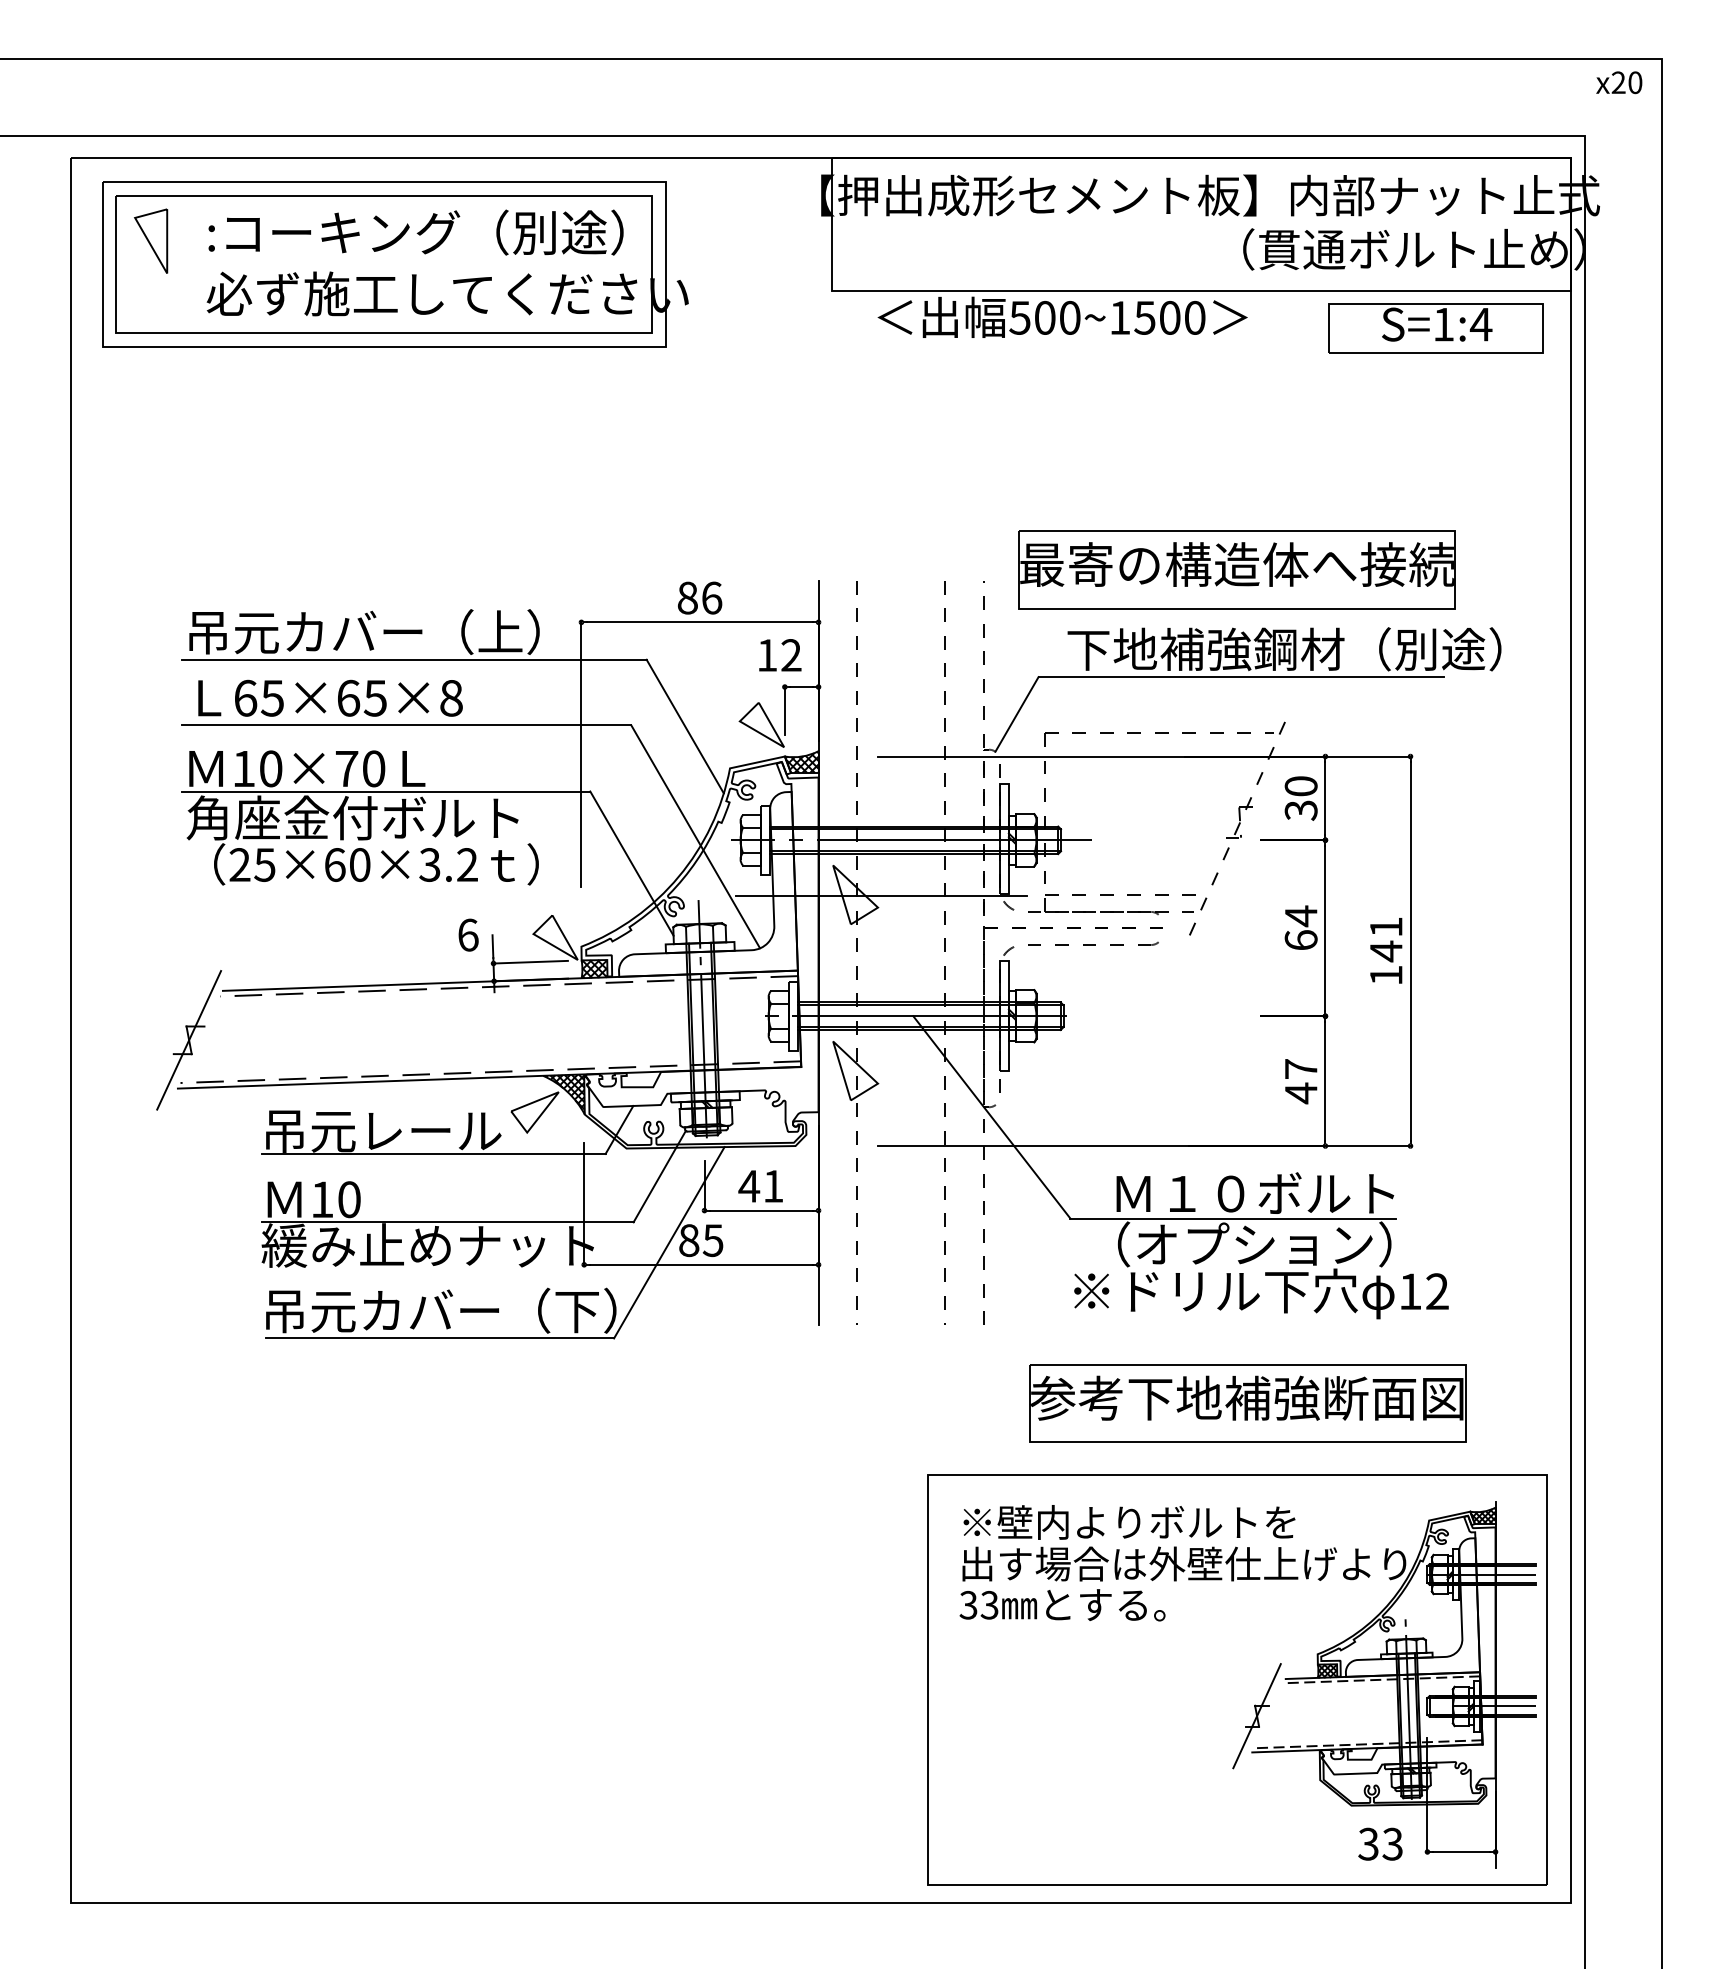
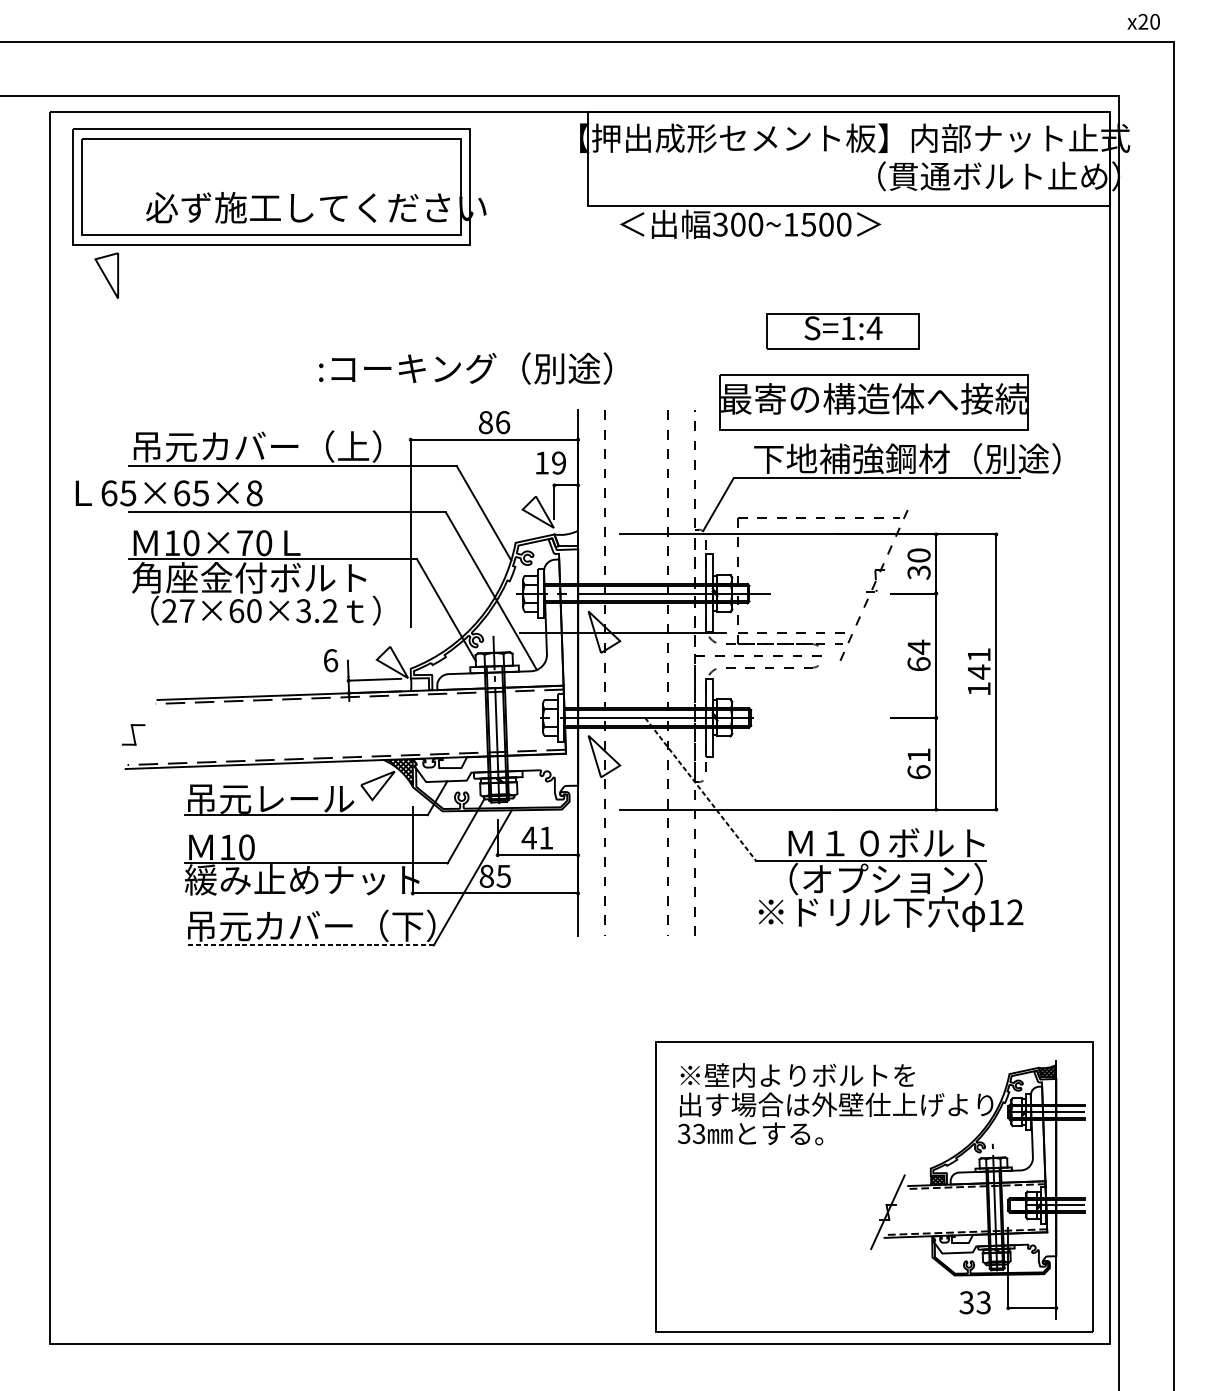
text: (1619, 82) -> (1143, 21), moved
text: (415, 232) -> (465, 368), moved
part: (151, 240) -> (107, 275), moved
text: (1019, 316) -> (720, 223), 500~1500 -> 300~1500
part: (1435, 328) -> (842, 331), moved
text: (791, 655) -> (559, 463), 12 -> 19
text: (330, 697) -> (169, 492), moved
hatch: (801, 761) -> (566, 537), removed
text: (264, 864) -> (186, 610), 25×60×3.2 -> 27×60×3.2
hatch: (594, 969) -> (419, 684), removed
line: (189, 1040) -> (133, 735), removed
text: (1300, 1081) -> (918, 764), 47 -> 61
line: (992, 1117) -> (701, 789), solid -> dashed
line: (439, 1338) -> (310, 945), solid -> dashed
part: (1247, 1403) -> (881, 991), removed

